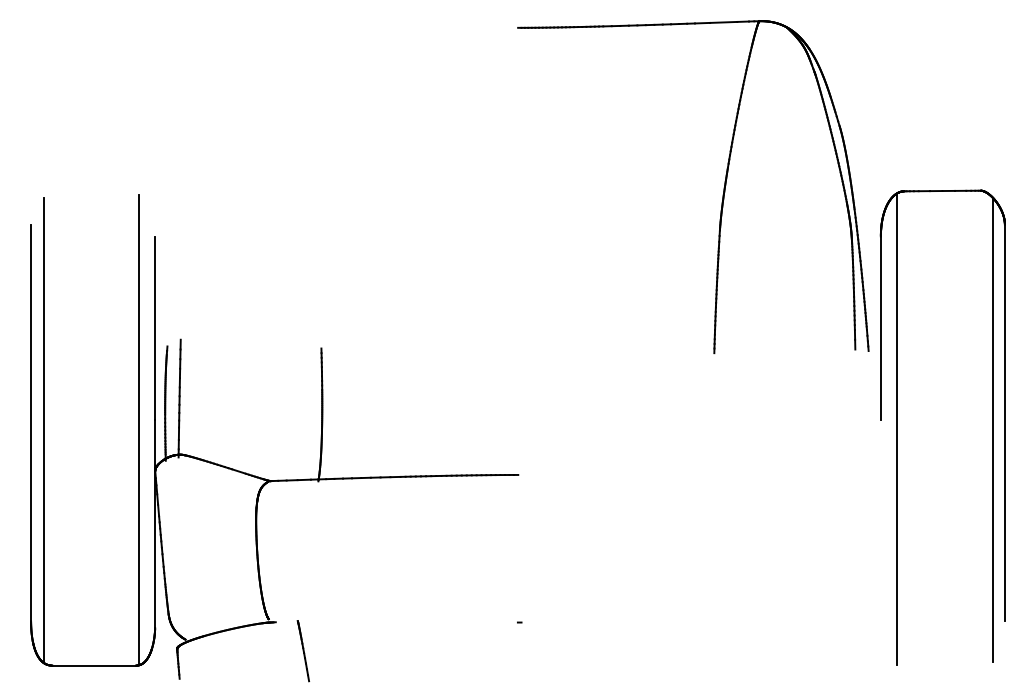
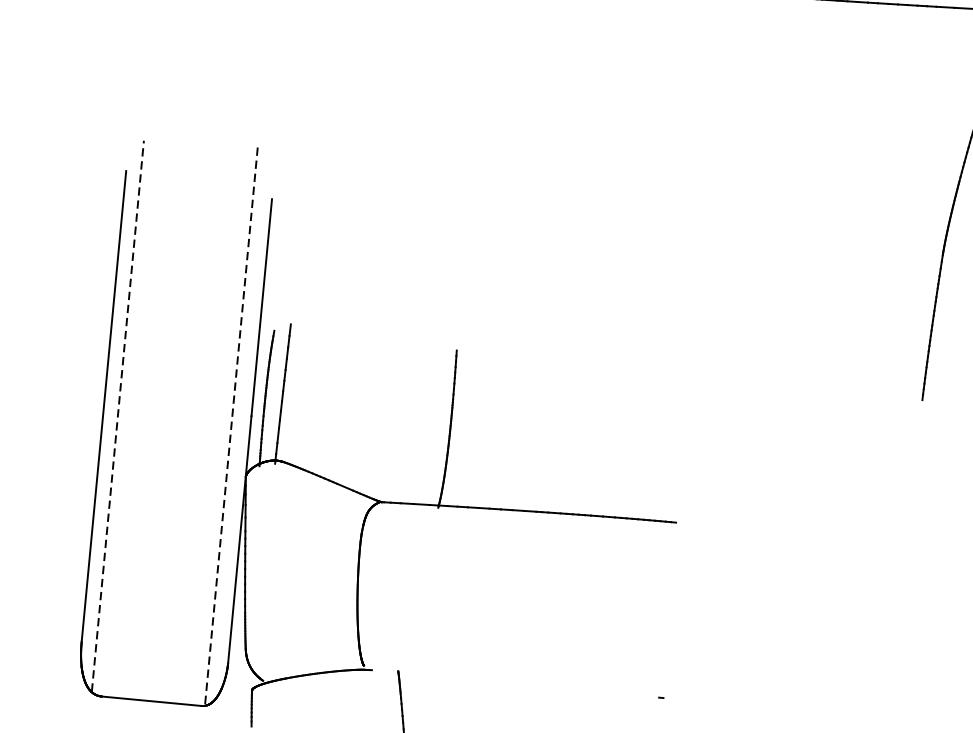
line: (43, 429) -> (117, 415), solid -> dashed
line: (139, 430) -> (231, 427), solid -> dashed

